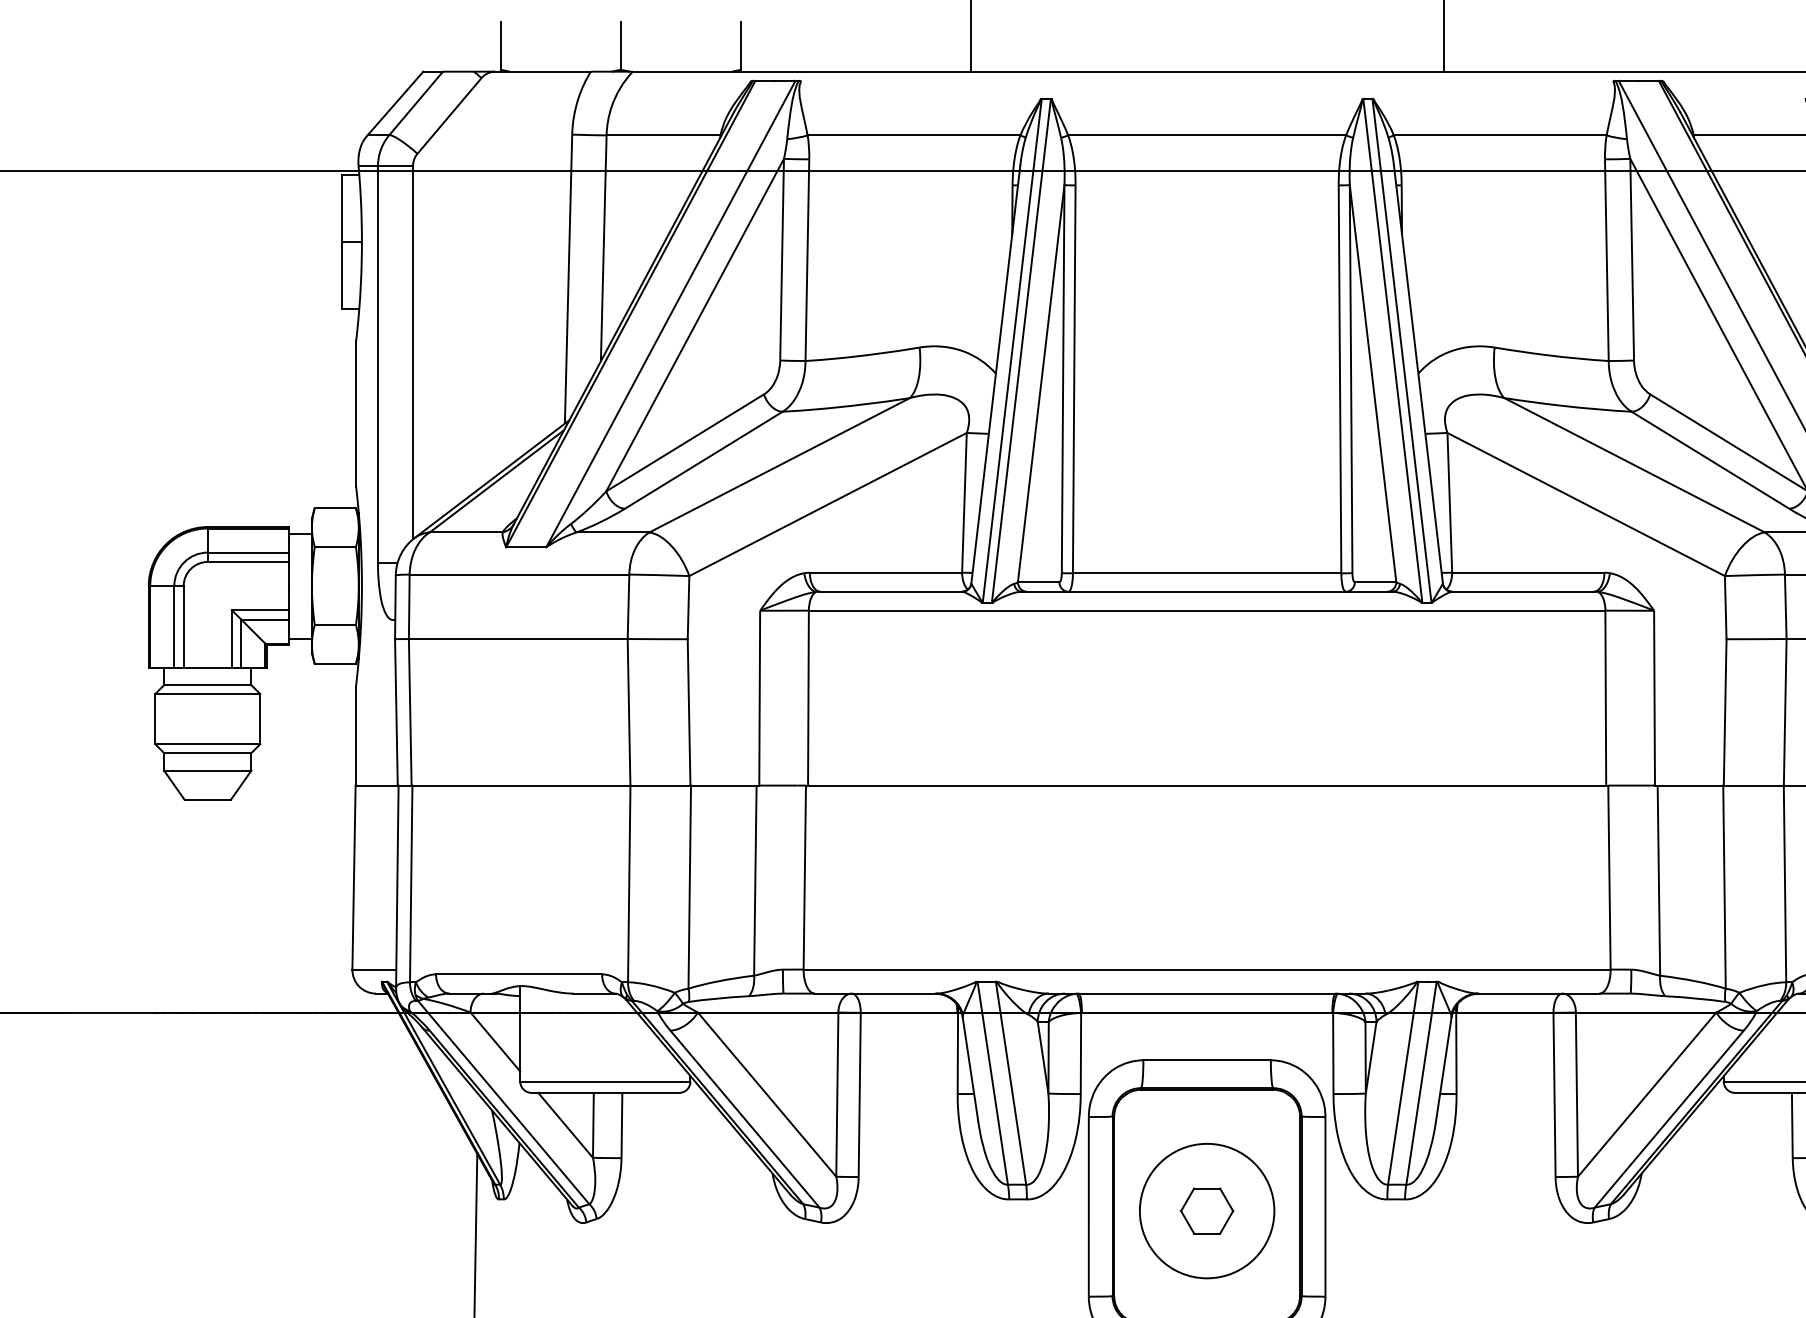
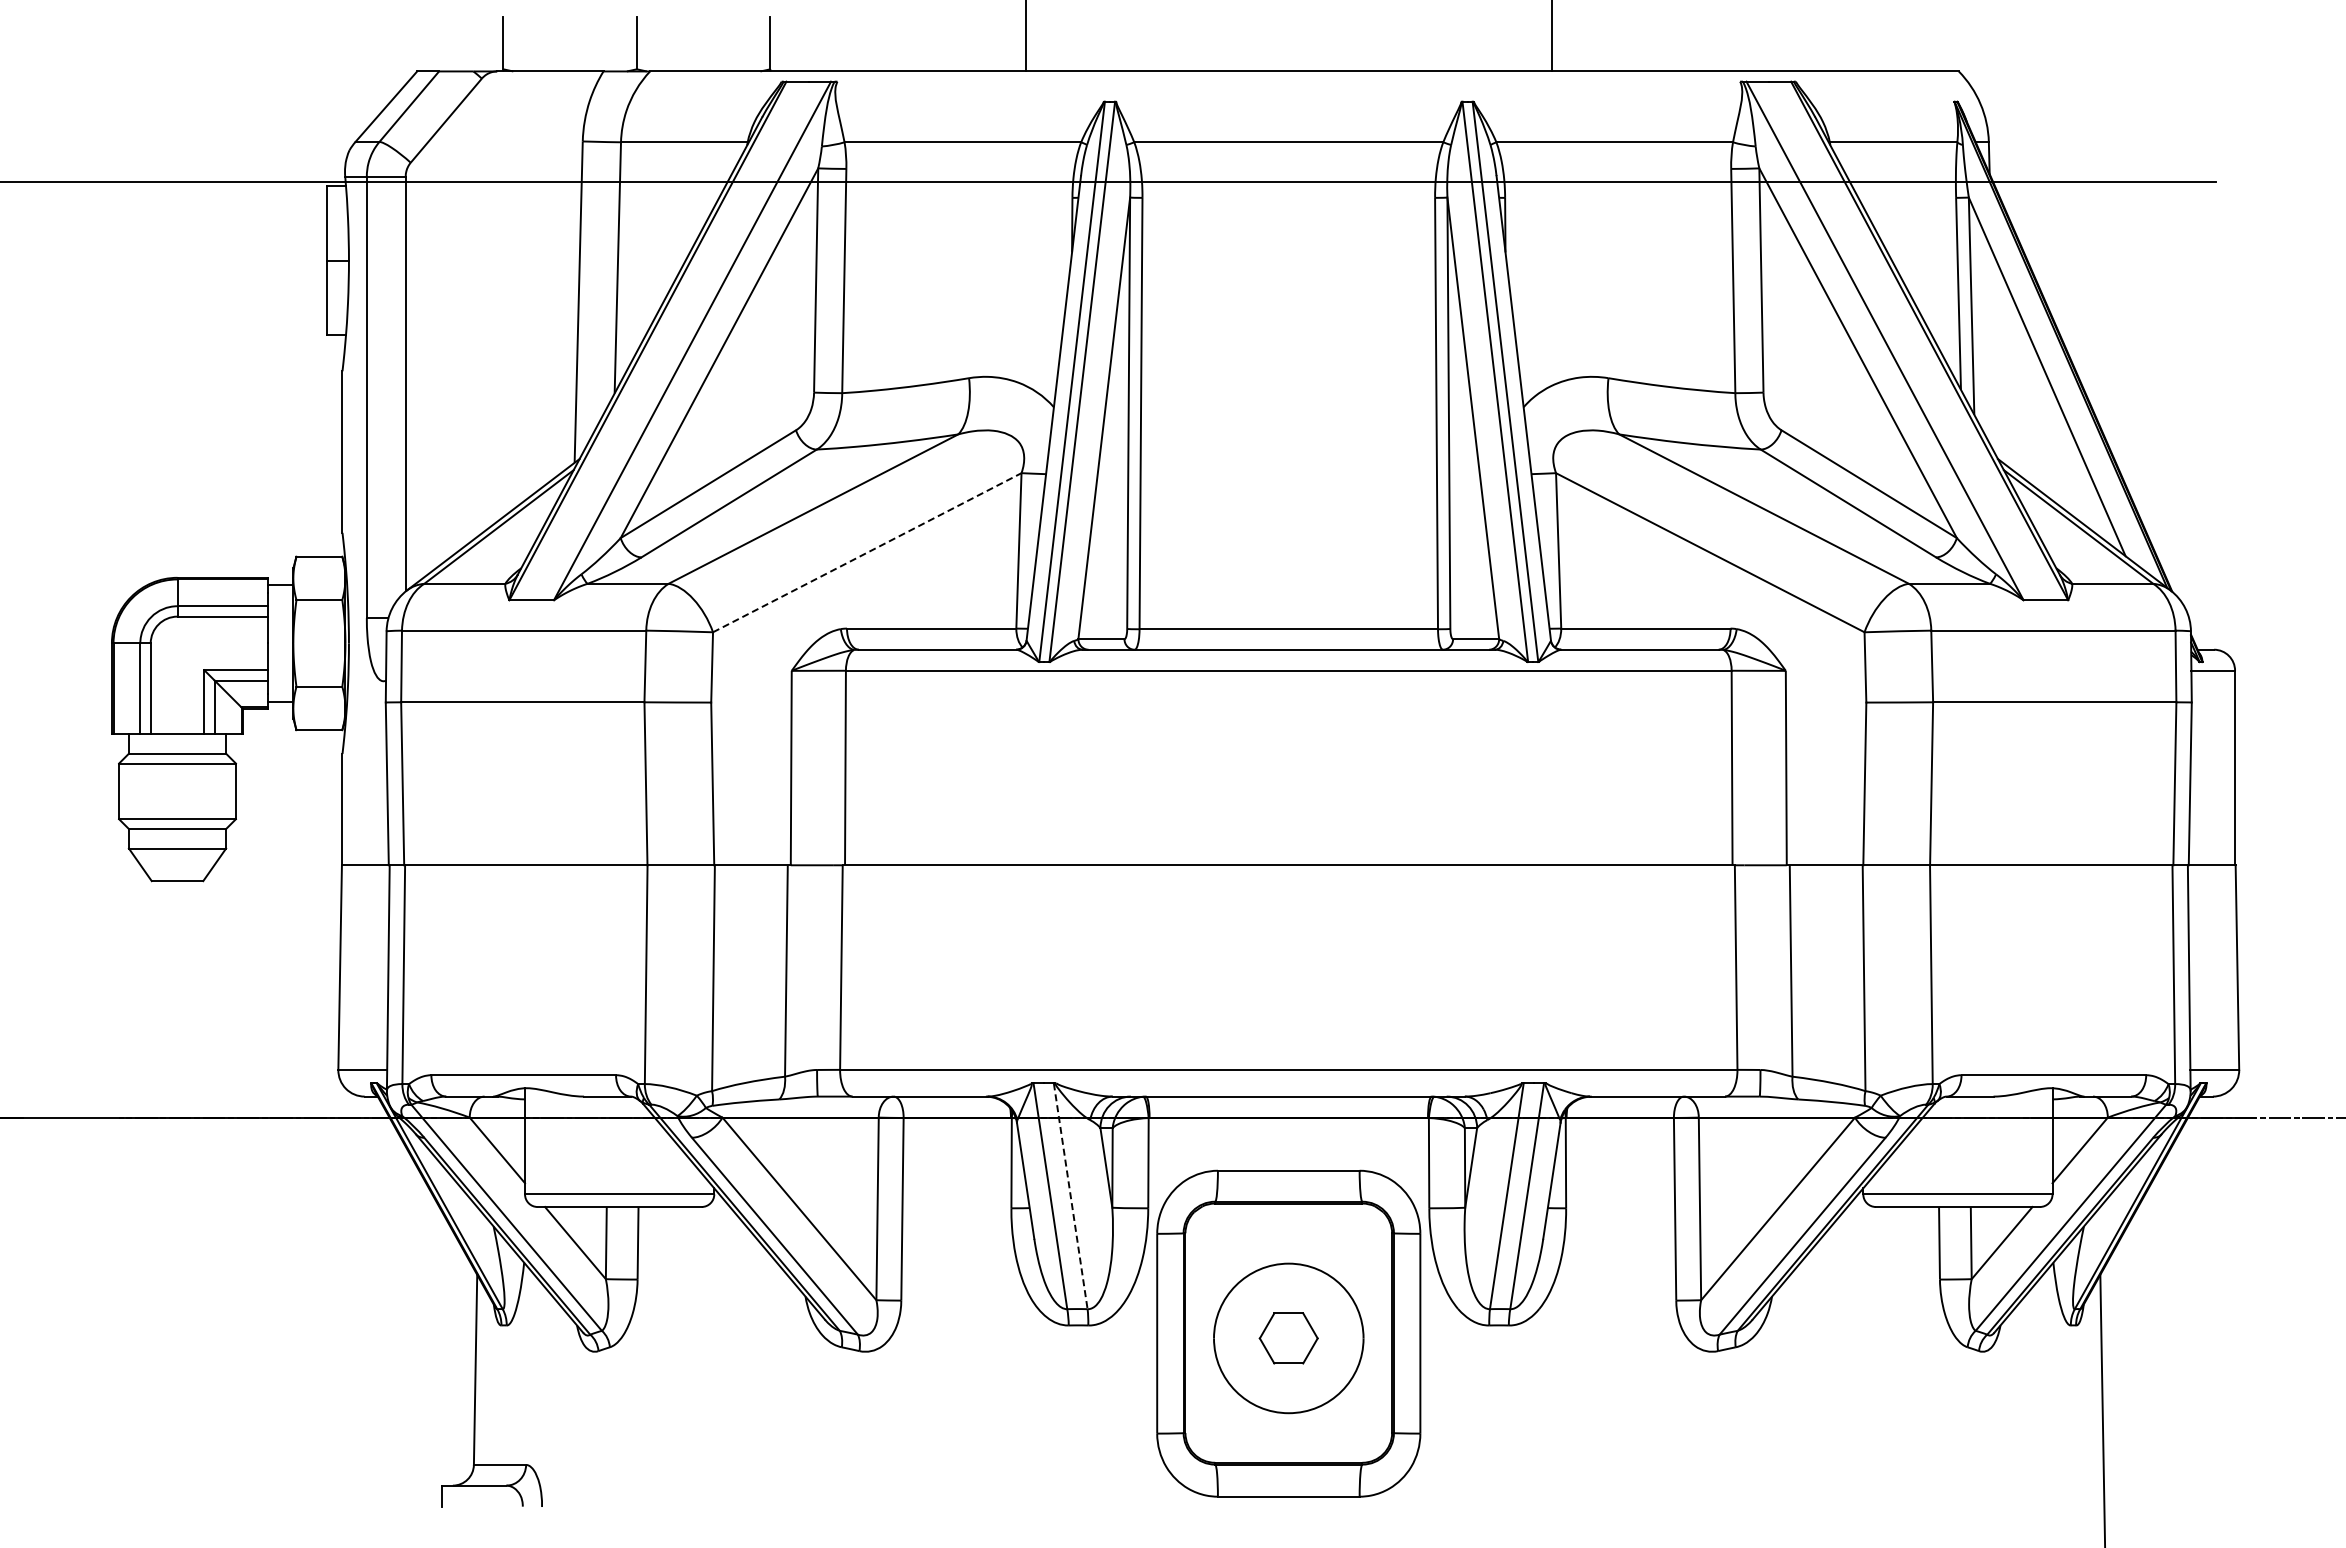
line: (828, 504) -> (867, 552), solid -> dashed
line: (1010, 1083) -> (1070, 1196), solid -> dashed

